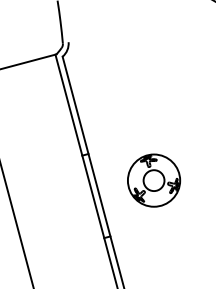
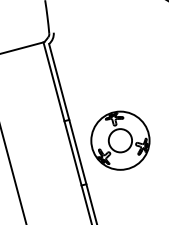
part: (153, 180) -> (119, 140), size x1.43

